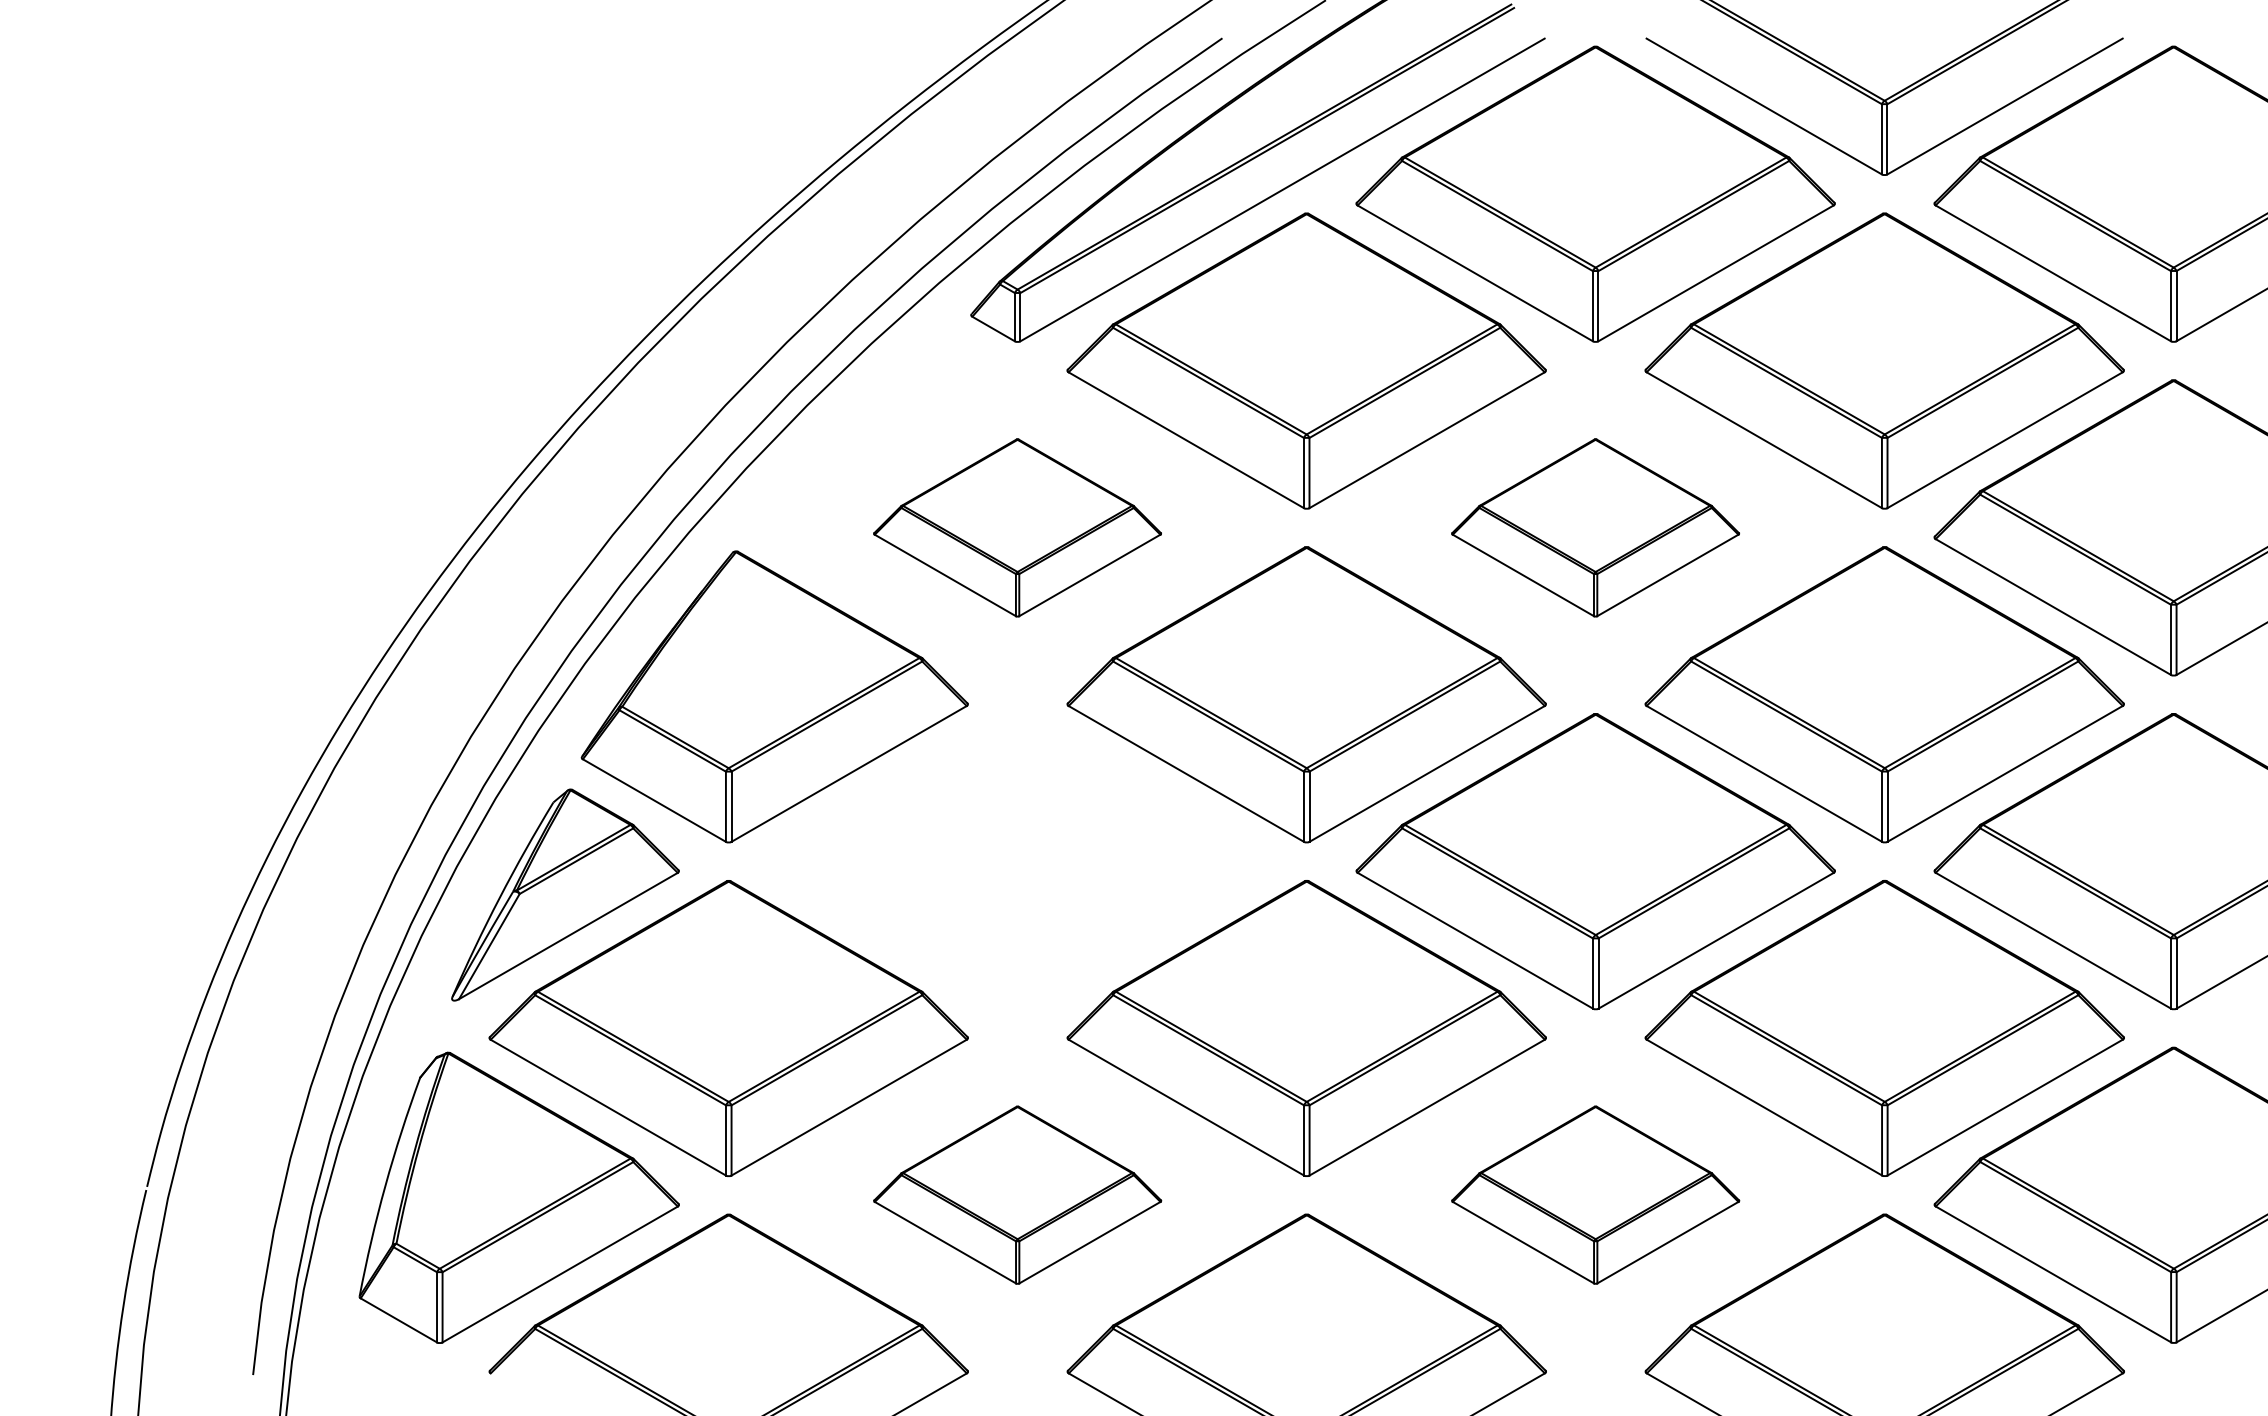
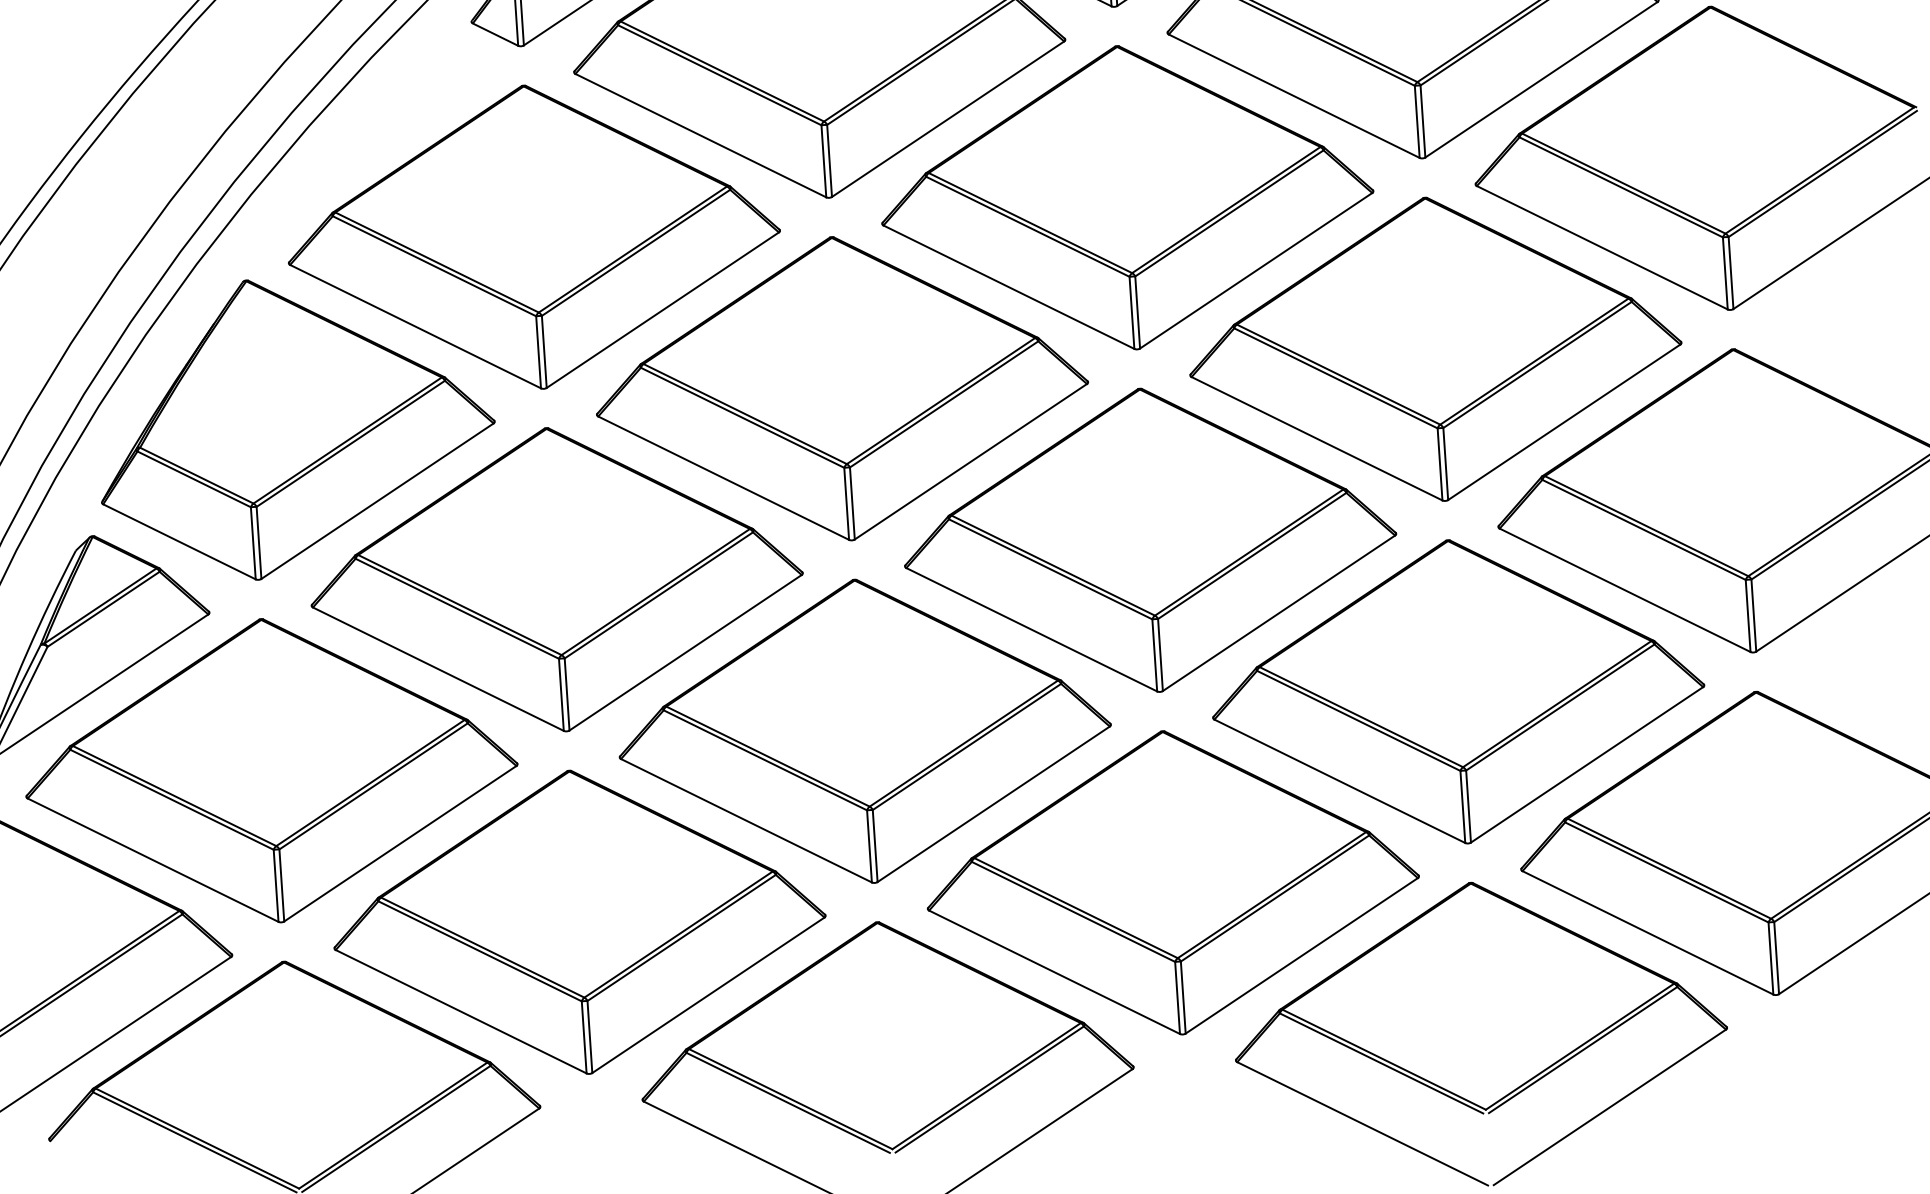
part: (1017, 527) -> (533, 236), size x1.67
part: (1595, 527) -> (1126, 197), size x1.67
part: (1017, 861) -> (556, 579), added
part: (1017, 1194) -> (579, 921), size x1.67
part: (1595, 1194) -> (1172, 882), size x1.67

